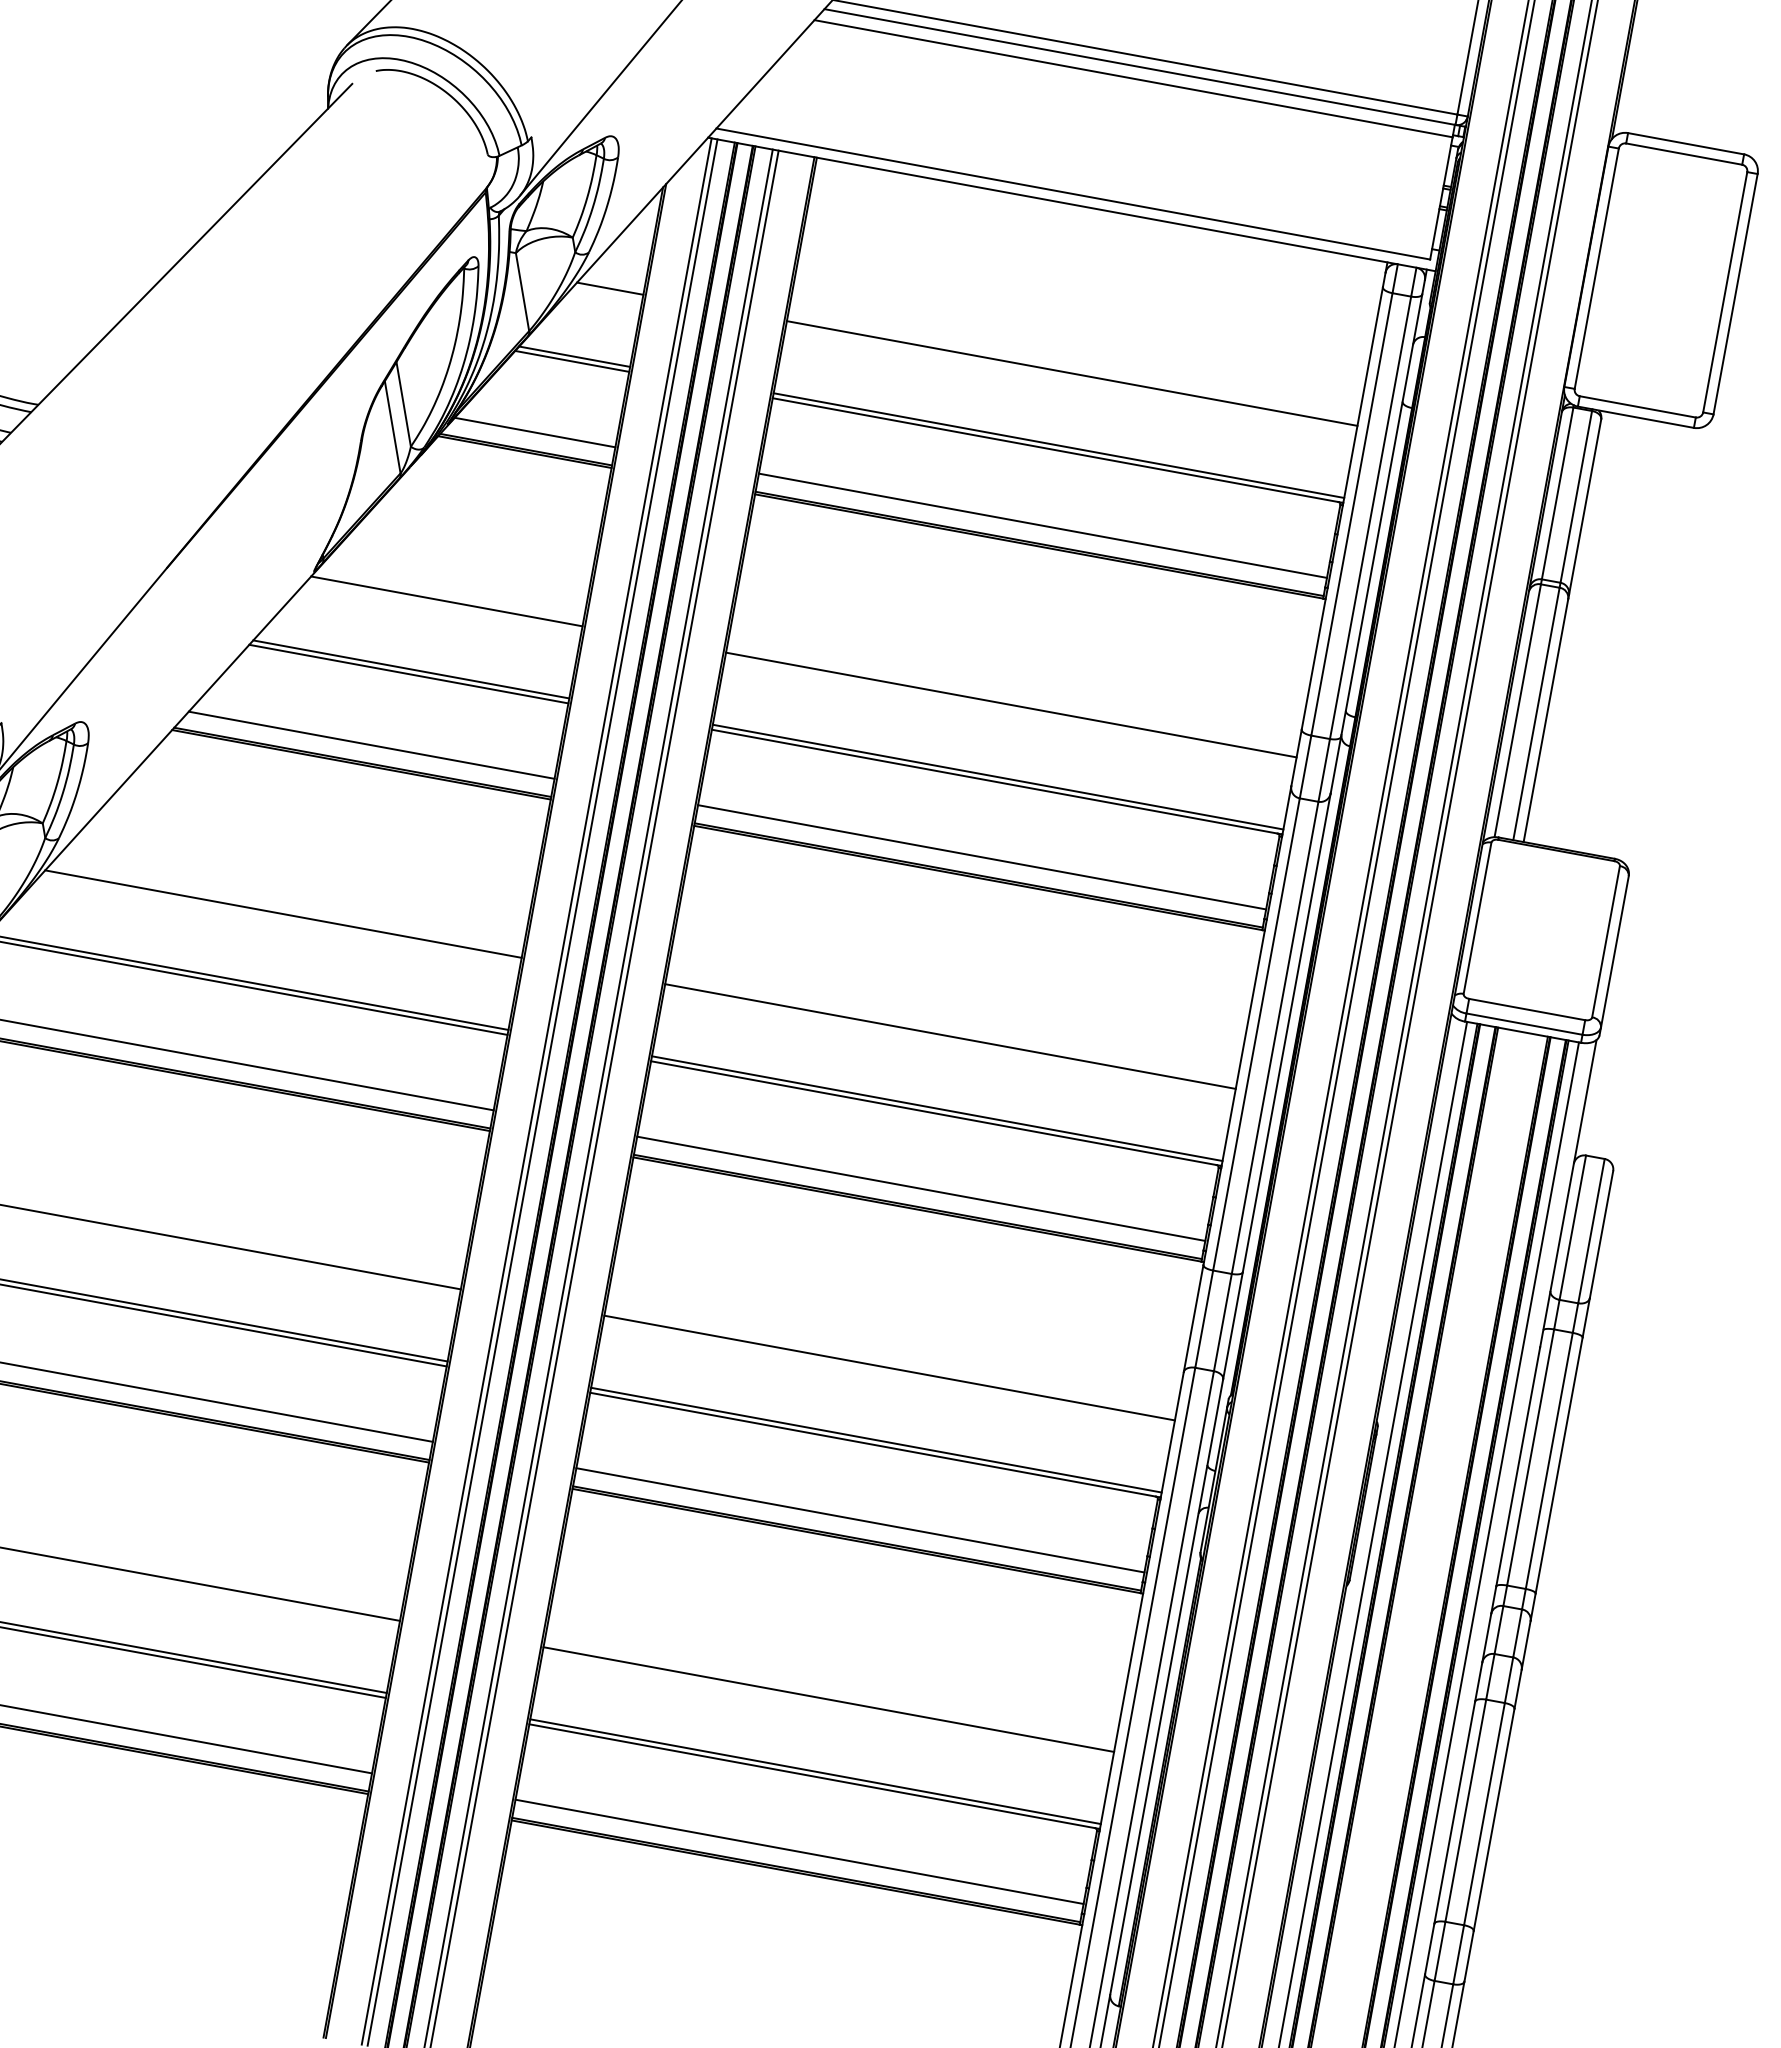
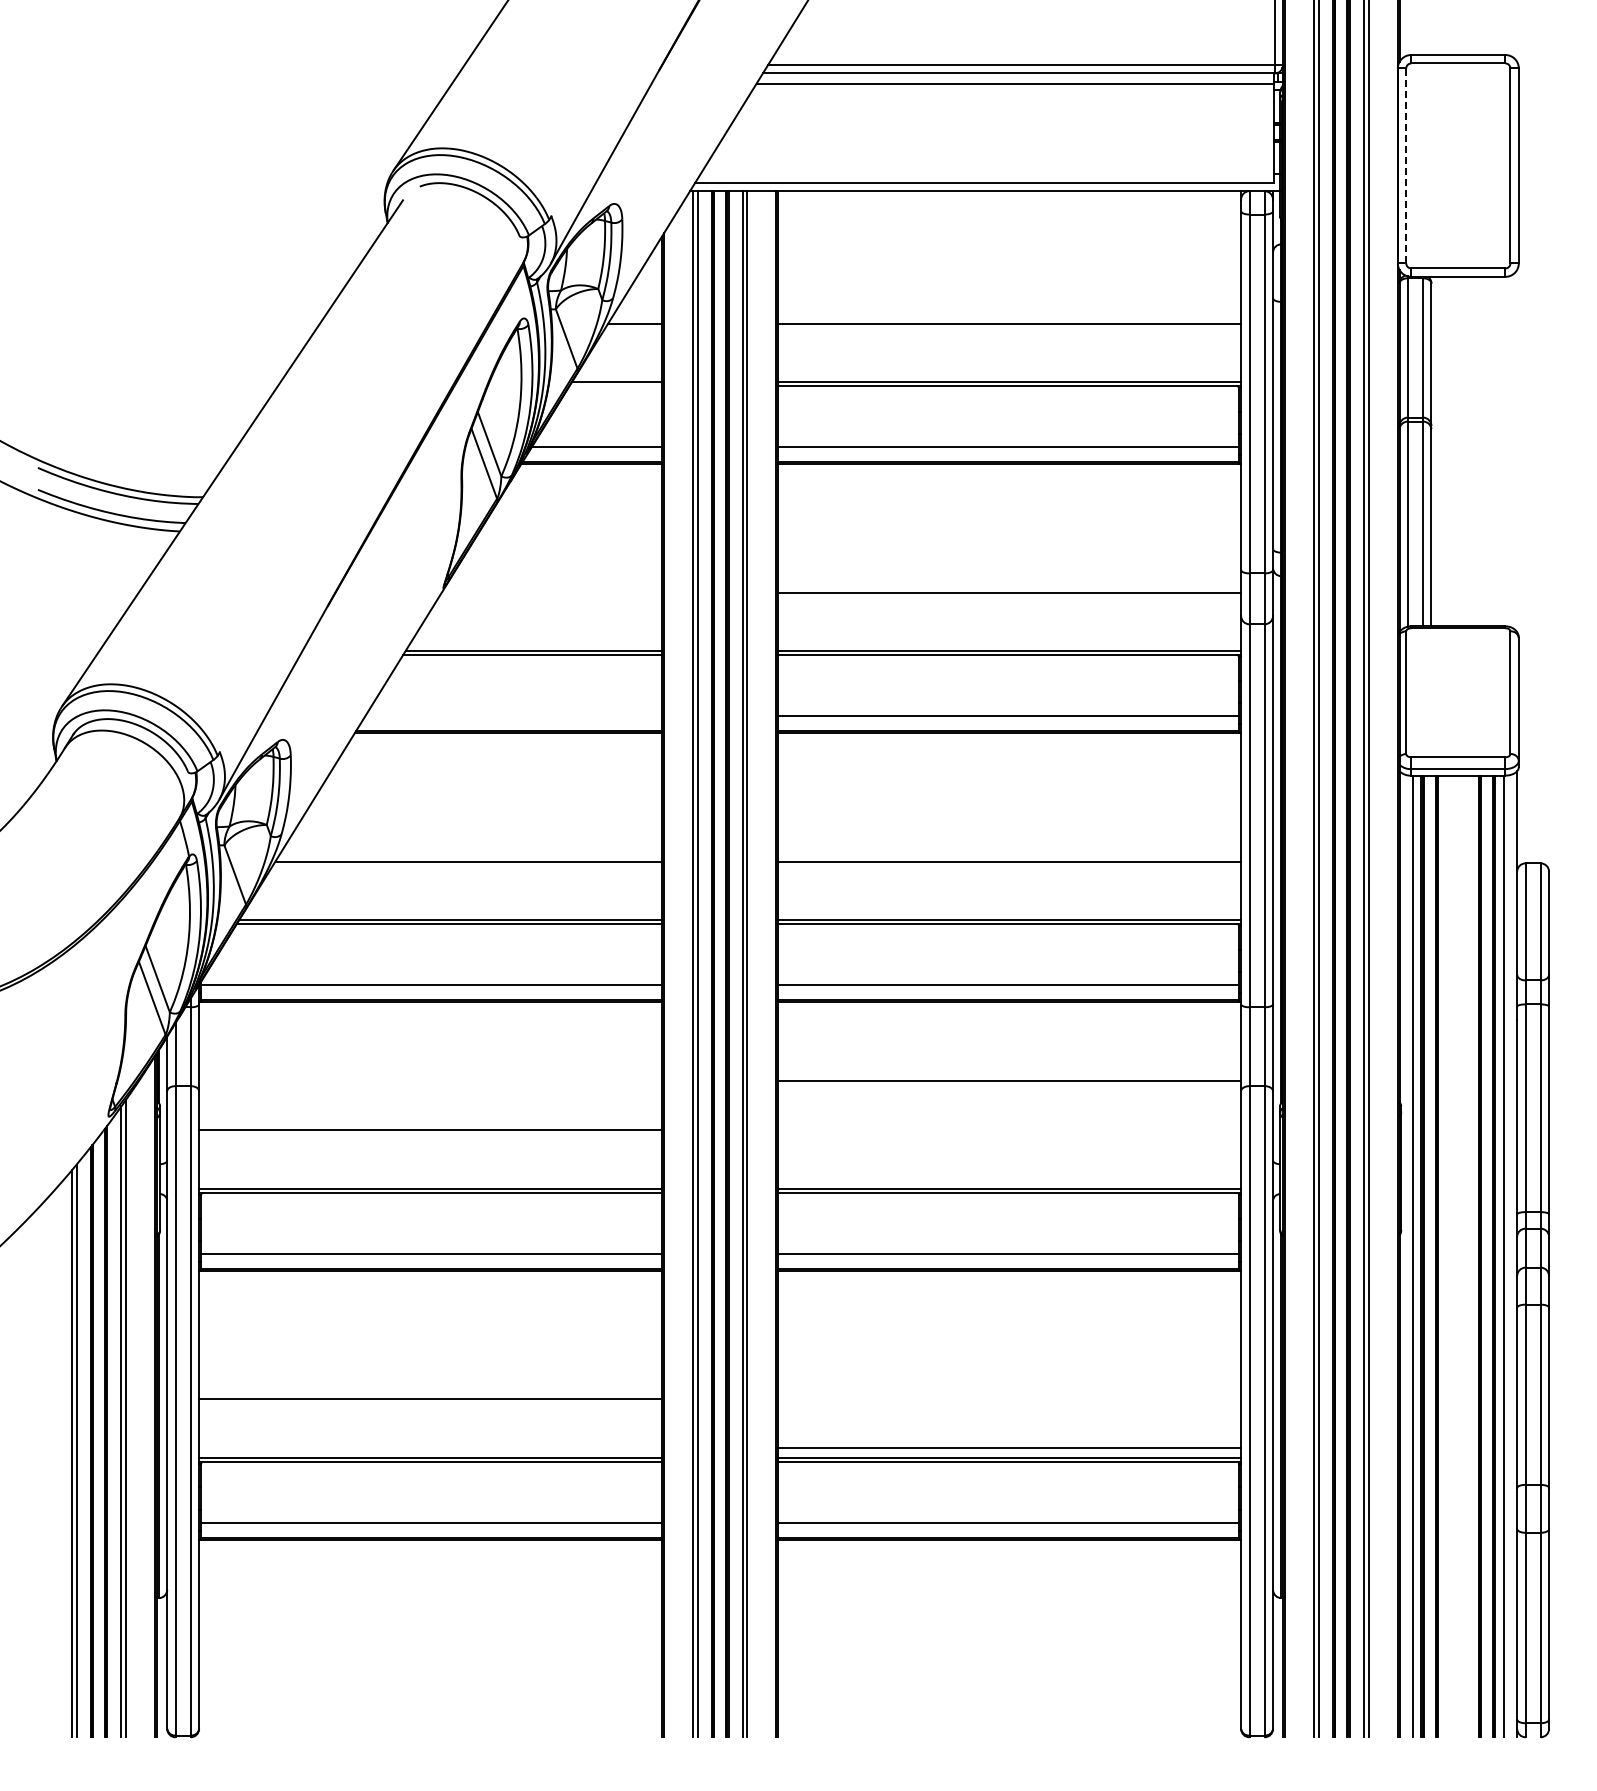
line: (1597, 268) -> (1406, 165), solid -> dashed
line: (571, 361) -> (615, 386), removed
line: (446, 601) -> (551, 592), removed
line: (371, 745) -> (513, 716), removed
line: (889, 1368) -> (1009, 1081), moved
line: (828, 1699) -> (1009, 1448), moved

